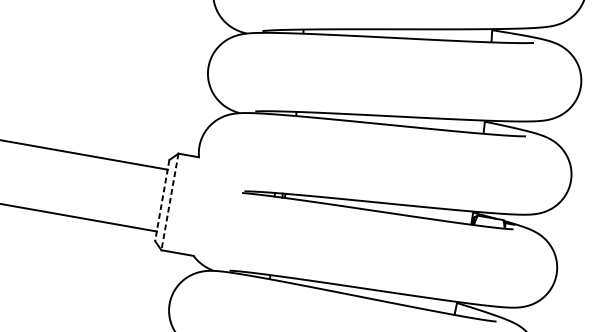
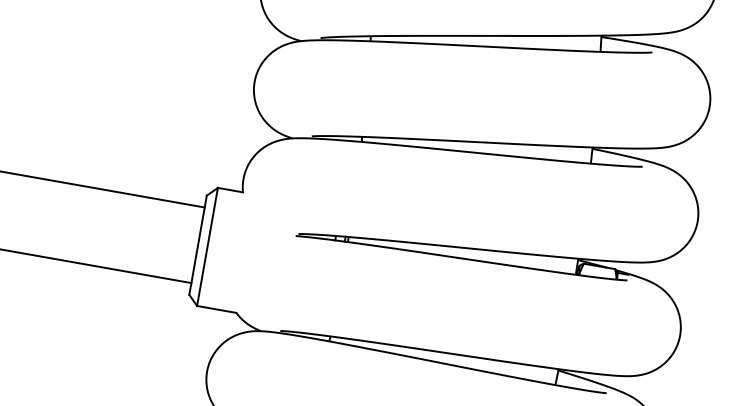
line: (161, 200) -> (197, 245), dashed -> solid
line: (169, 201) -> (207, 246), dashed -> solid

